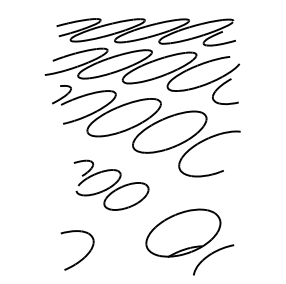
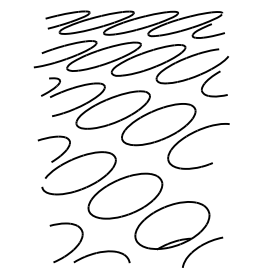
part: (111, 185) -> (100, 177), size x1.67
part: (112, 264) -> (101, 256), added

